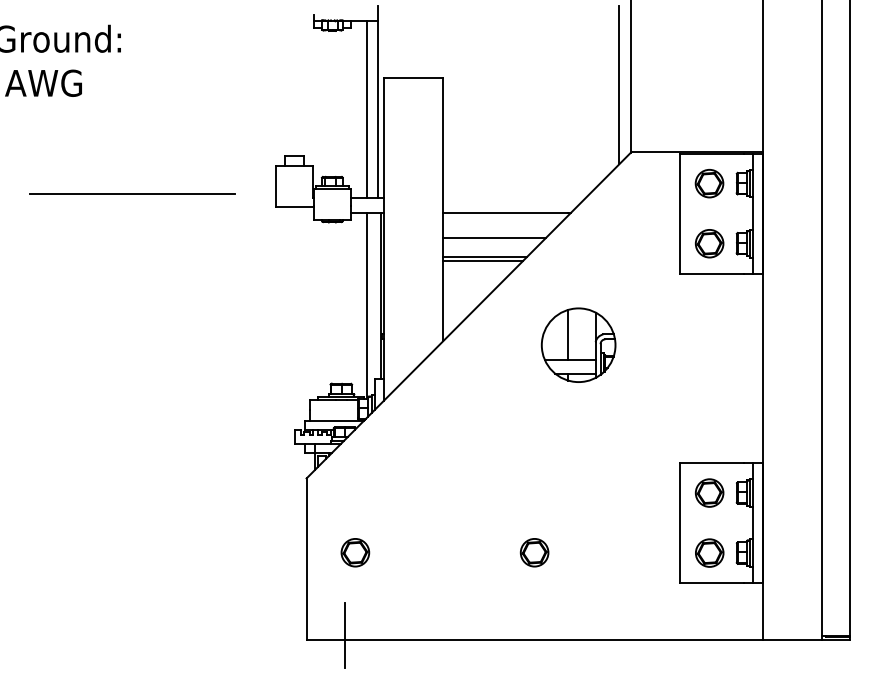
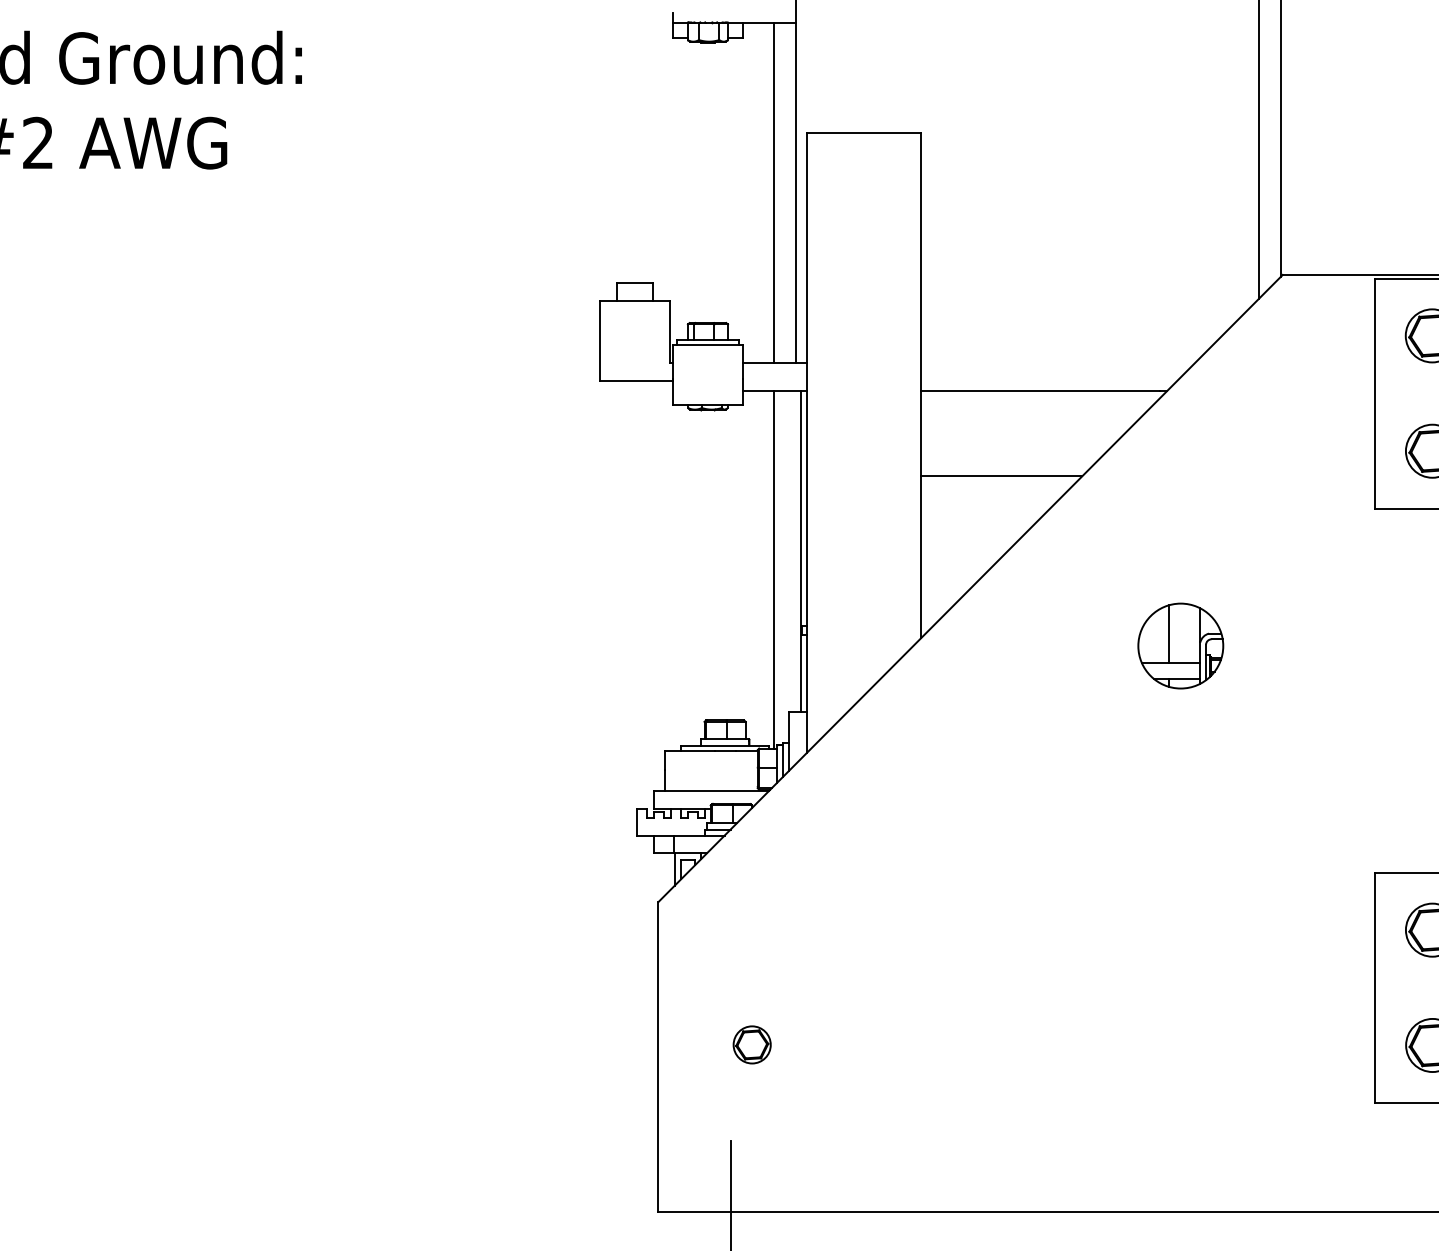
line: (132, 193) -> (324, 354), removed
line: (494, 238) -> (1019, 441), removed
line: (483, 260) -> (998, 483), removed
part: (578, 344) -> (1180, 644), size x0.6
part: (355, 552) -> (752, 1044), size x0.7
part: (534, 552) -> (1096, 1044), removed

